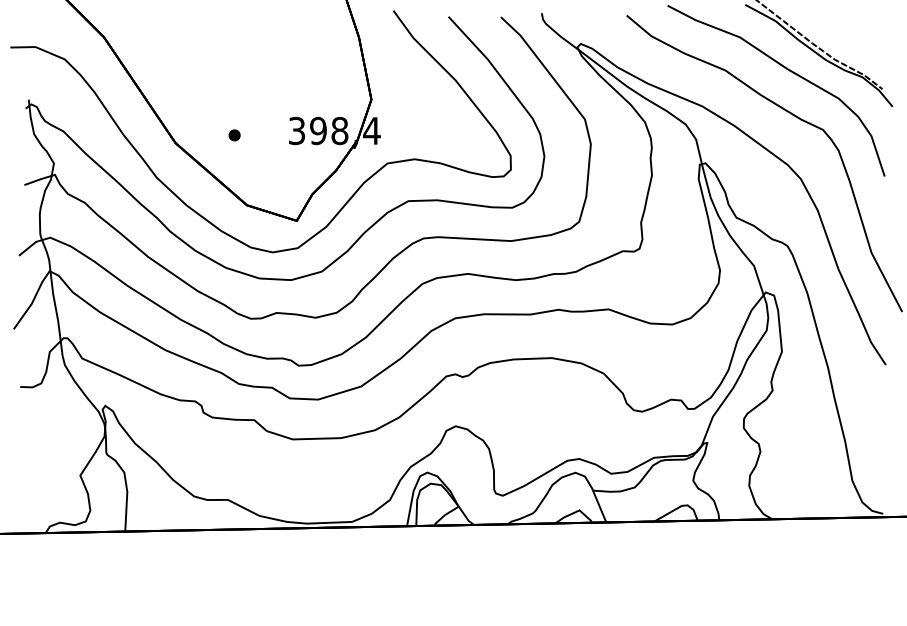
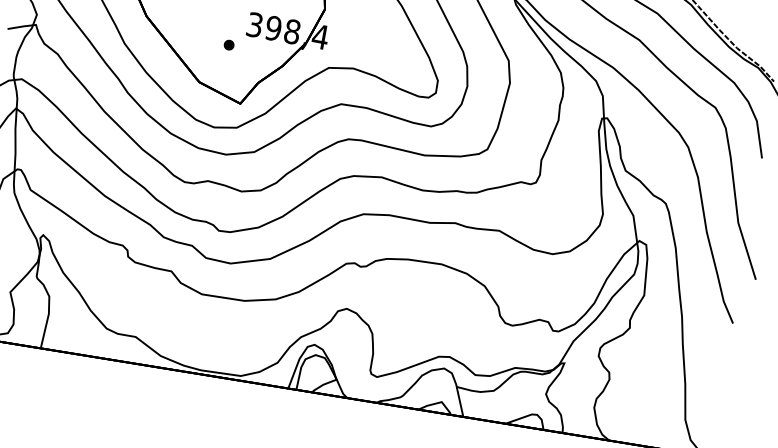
part: (234, 135) -> (229, 45), moved

